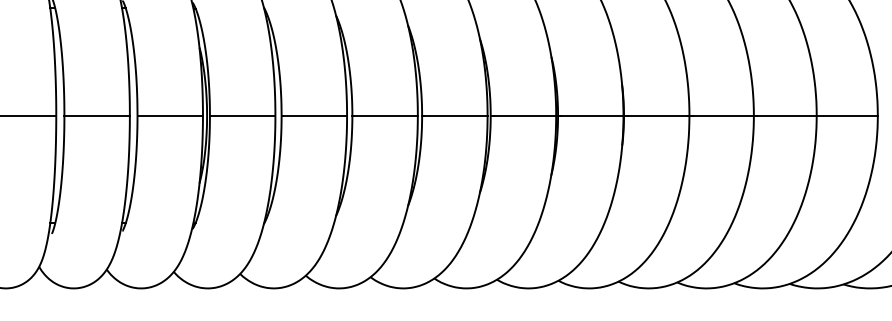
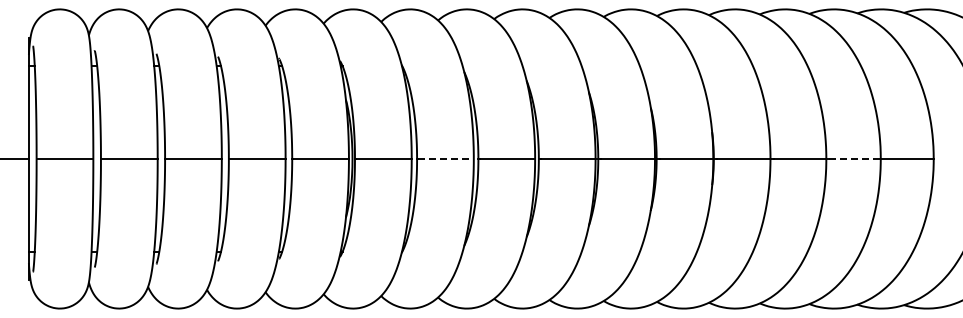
line: (315, 115) -> (446, 158), solid -> dashed
line: (787, 115) -> (855, 158), solid -> dashed

